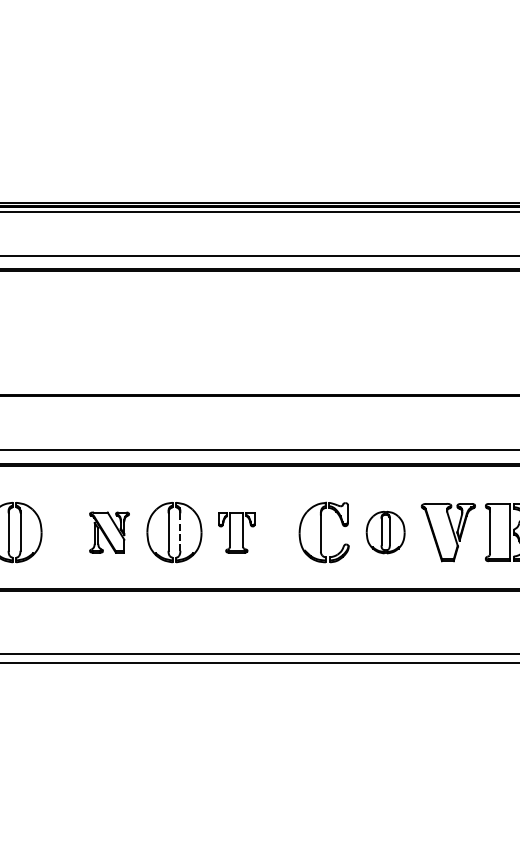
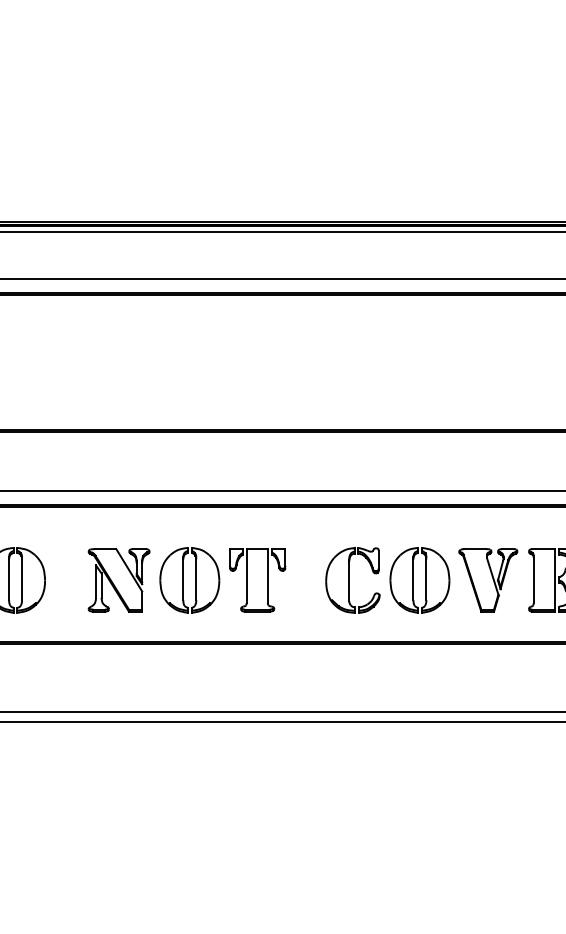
line: (180, 531) -> (196, 579), dashed -> solid
part: (109, 532) -> (118, 580), size x1.43
part: (236, 532) -> (257, 580), size x1.43
part: (385, 532) -> (419, 580), size x1.43

